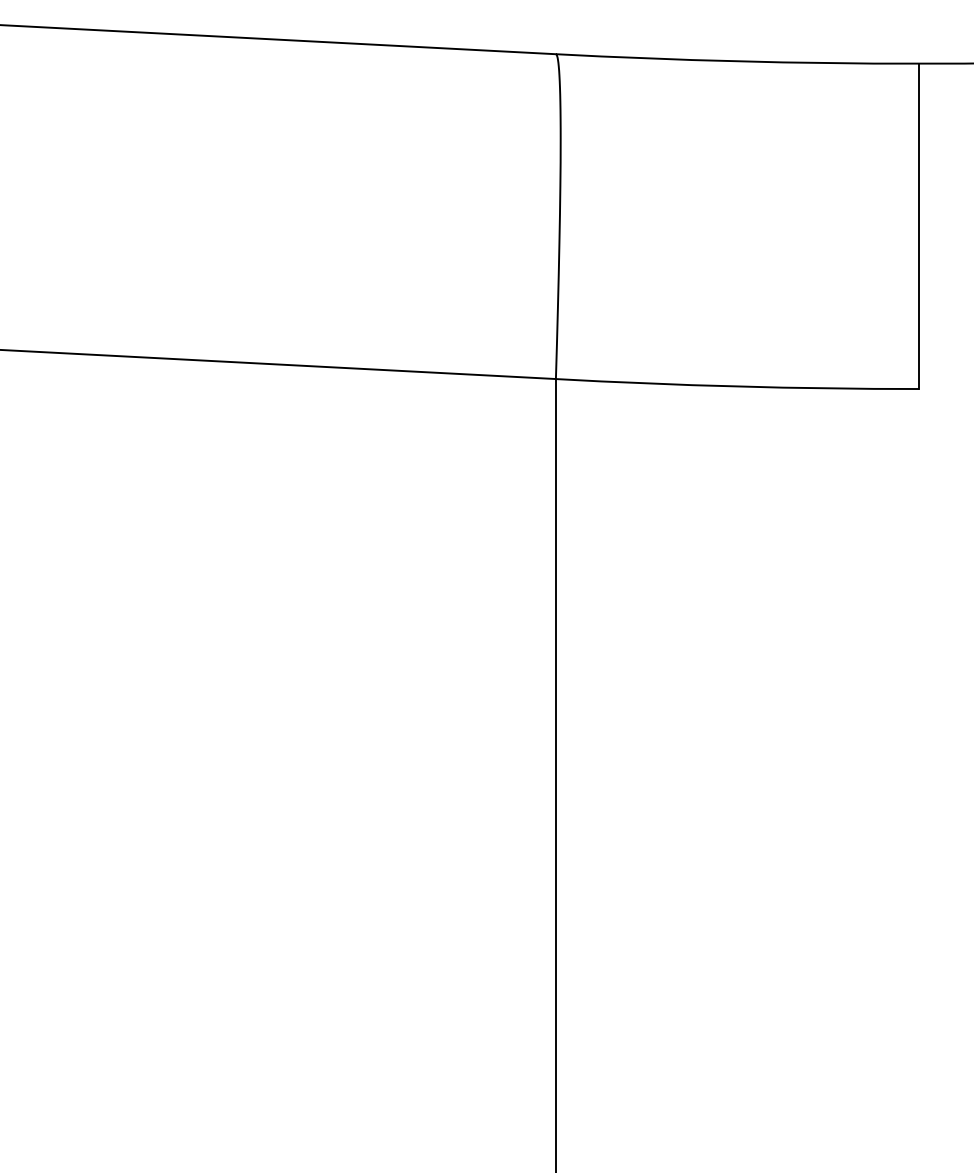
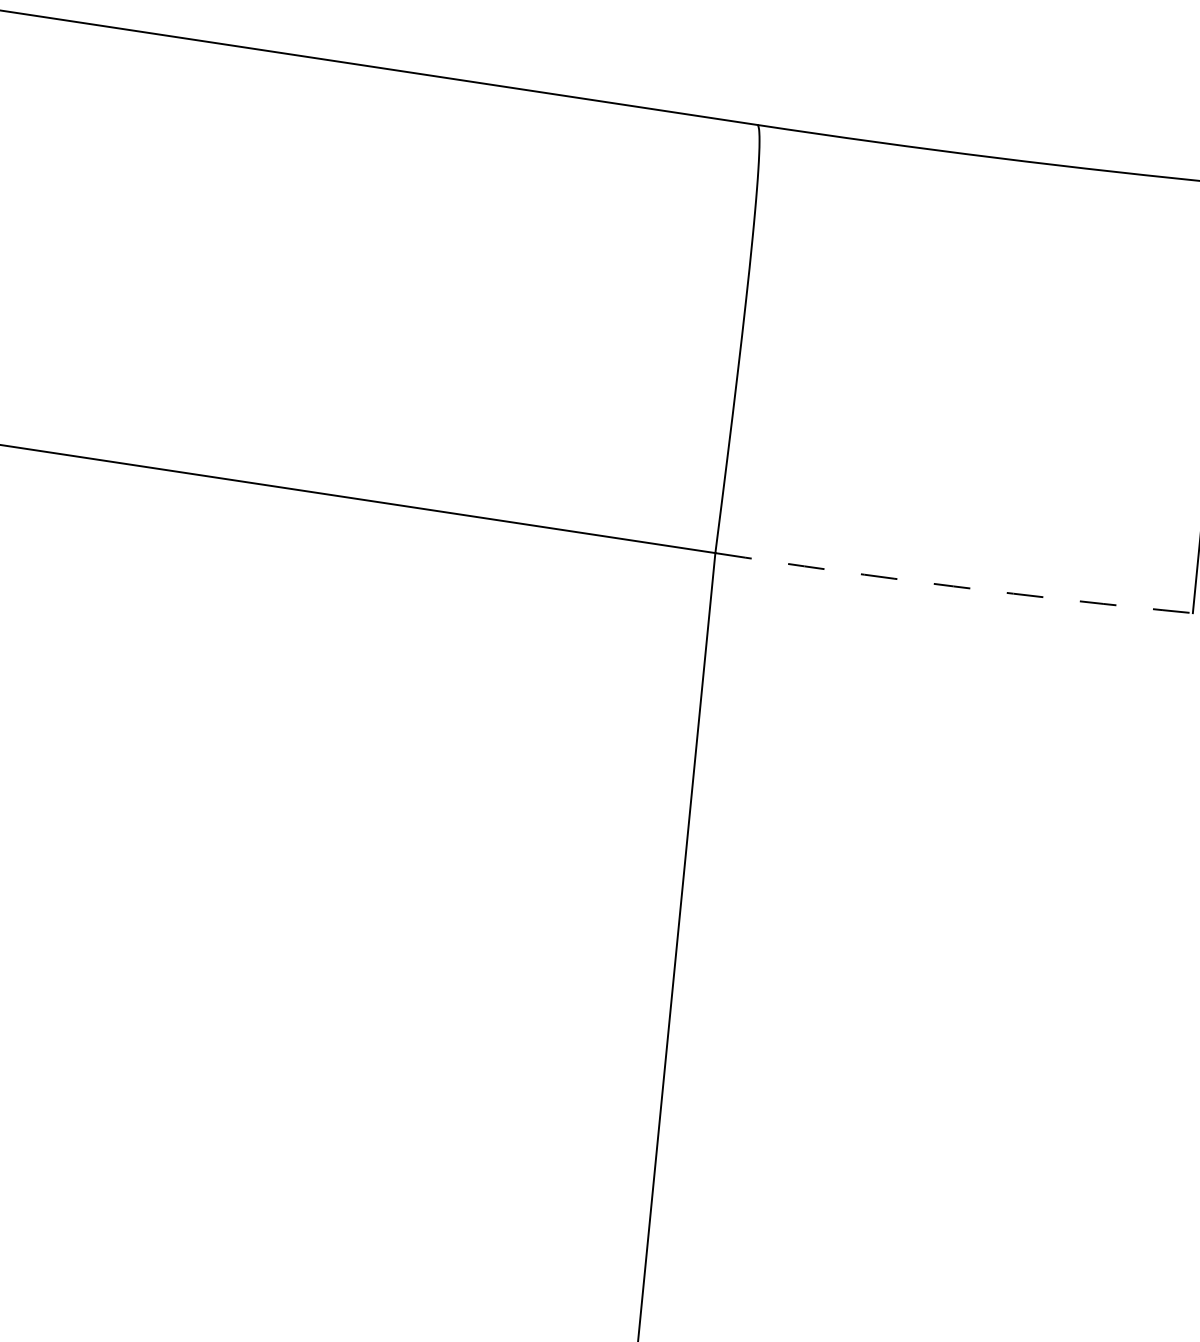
arc: (737, 386) -> (953, 586), solid -> dashed

